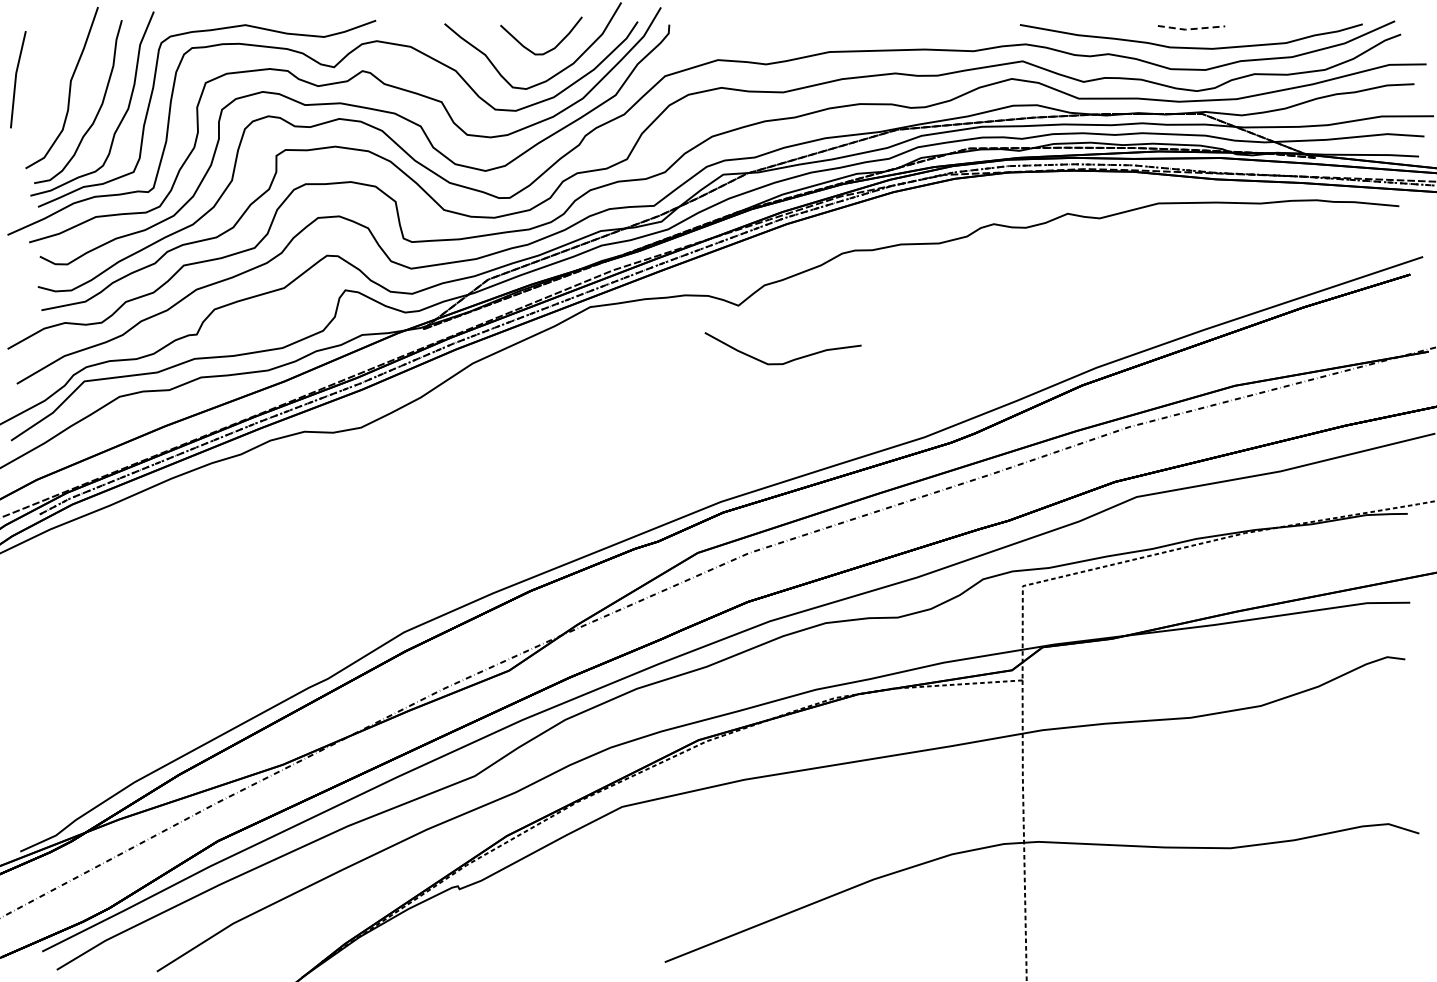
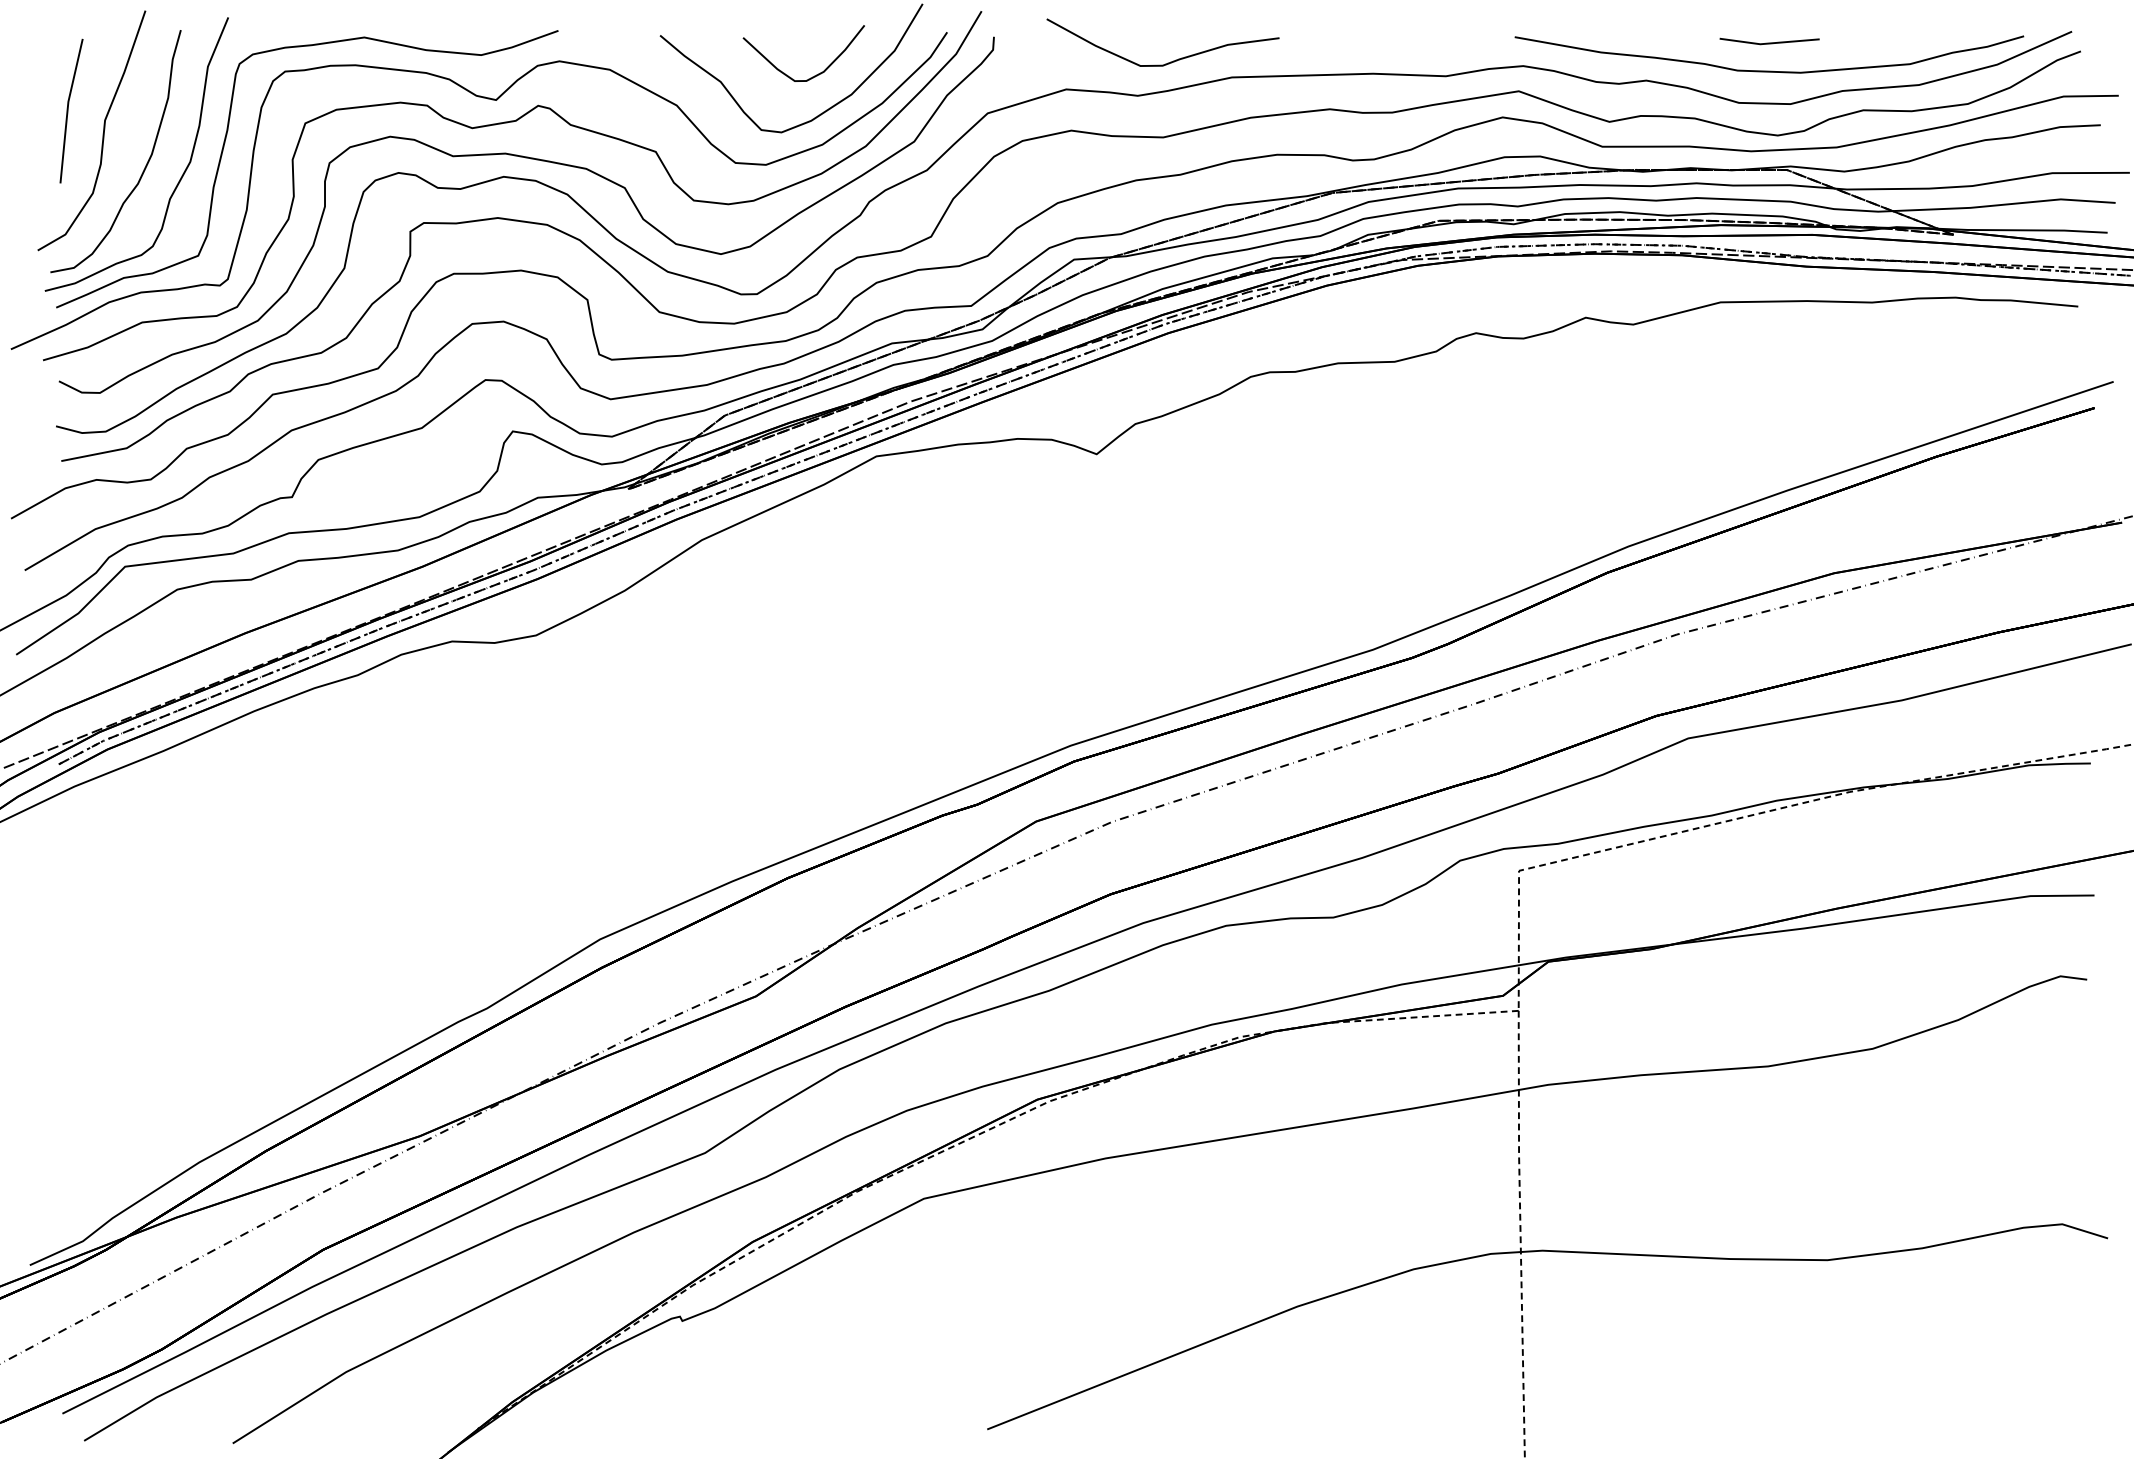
line: (1191, 29) -> (1769, 43), dashed -> solid
line: (16, 79) -> (68, 110), moved
curve: (786, 361) -> (1168, 61), moved

